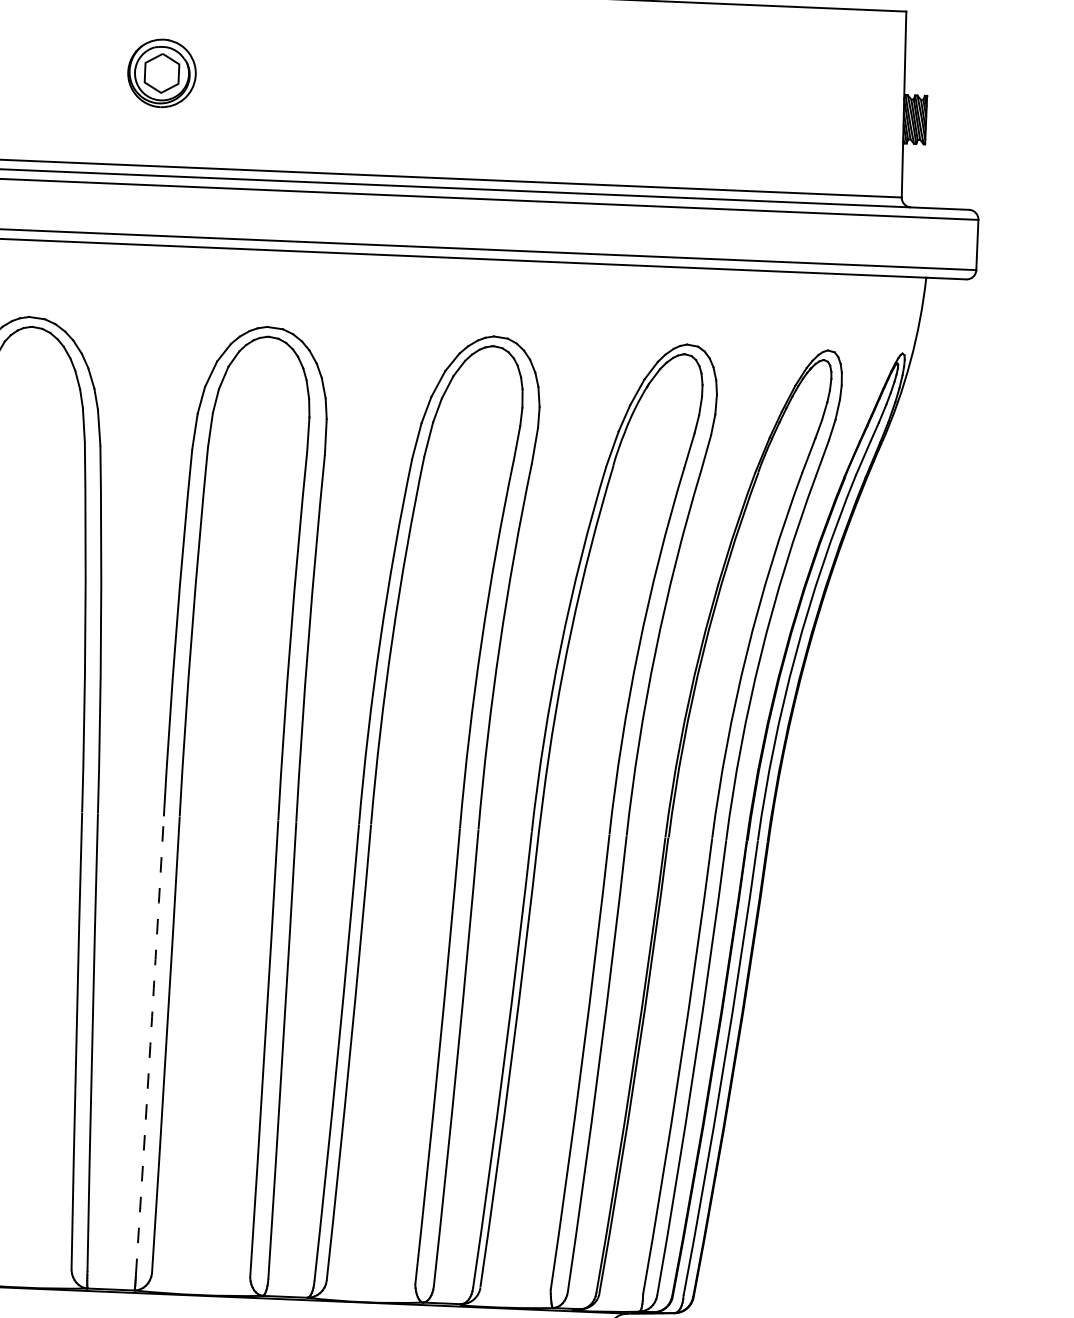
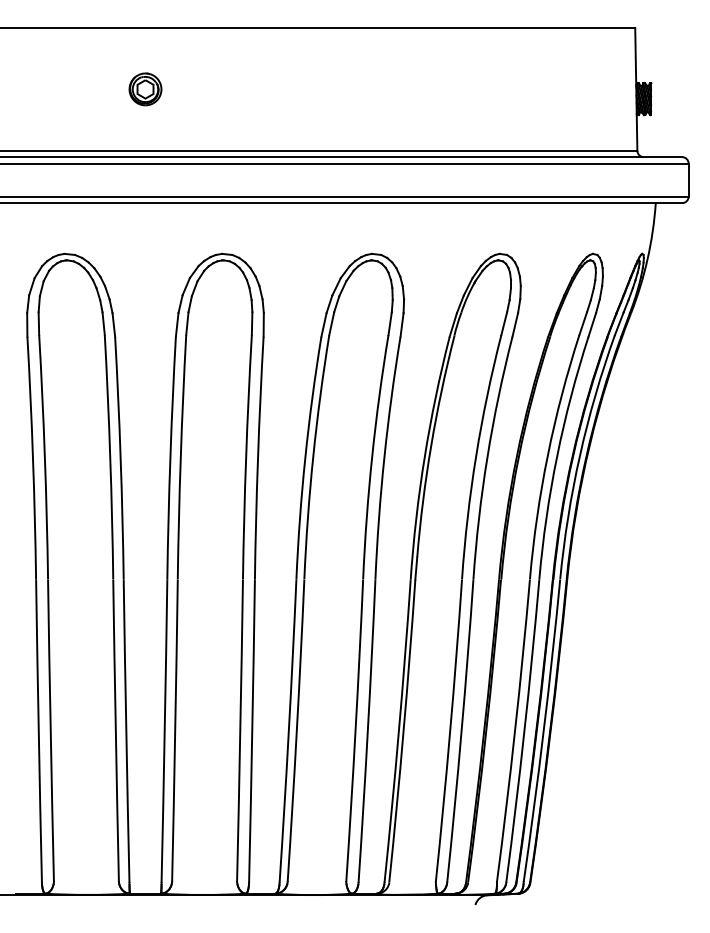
part: (161, 73) -> (145, 89), size x0.71
arc: (150, 1045) -> (164, 731), dashed -> solid

